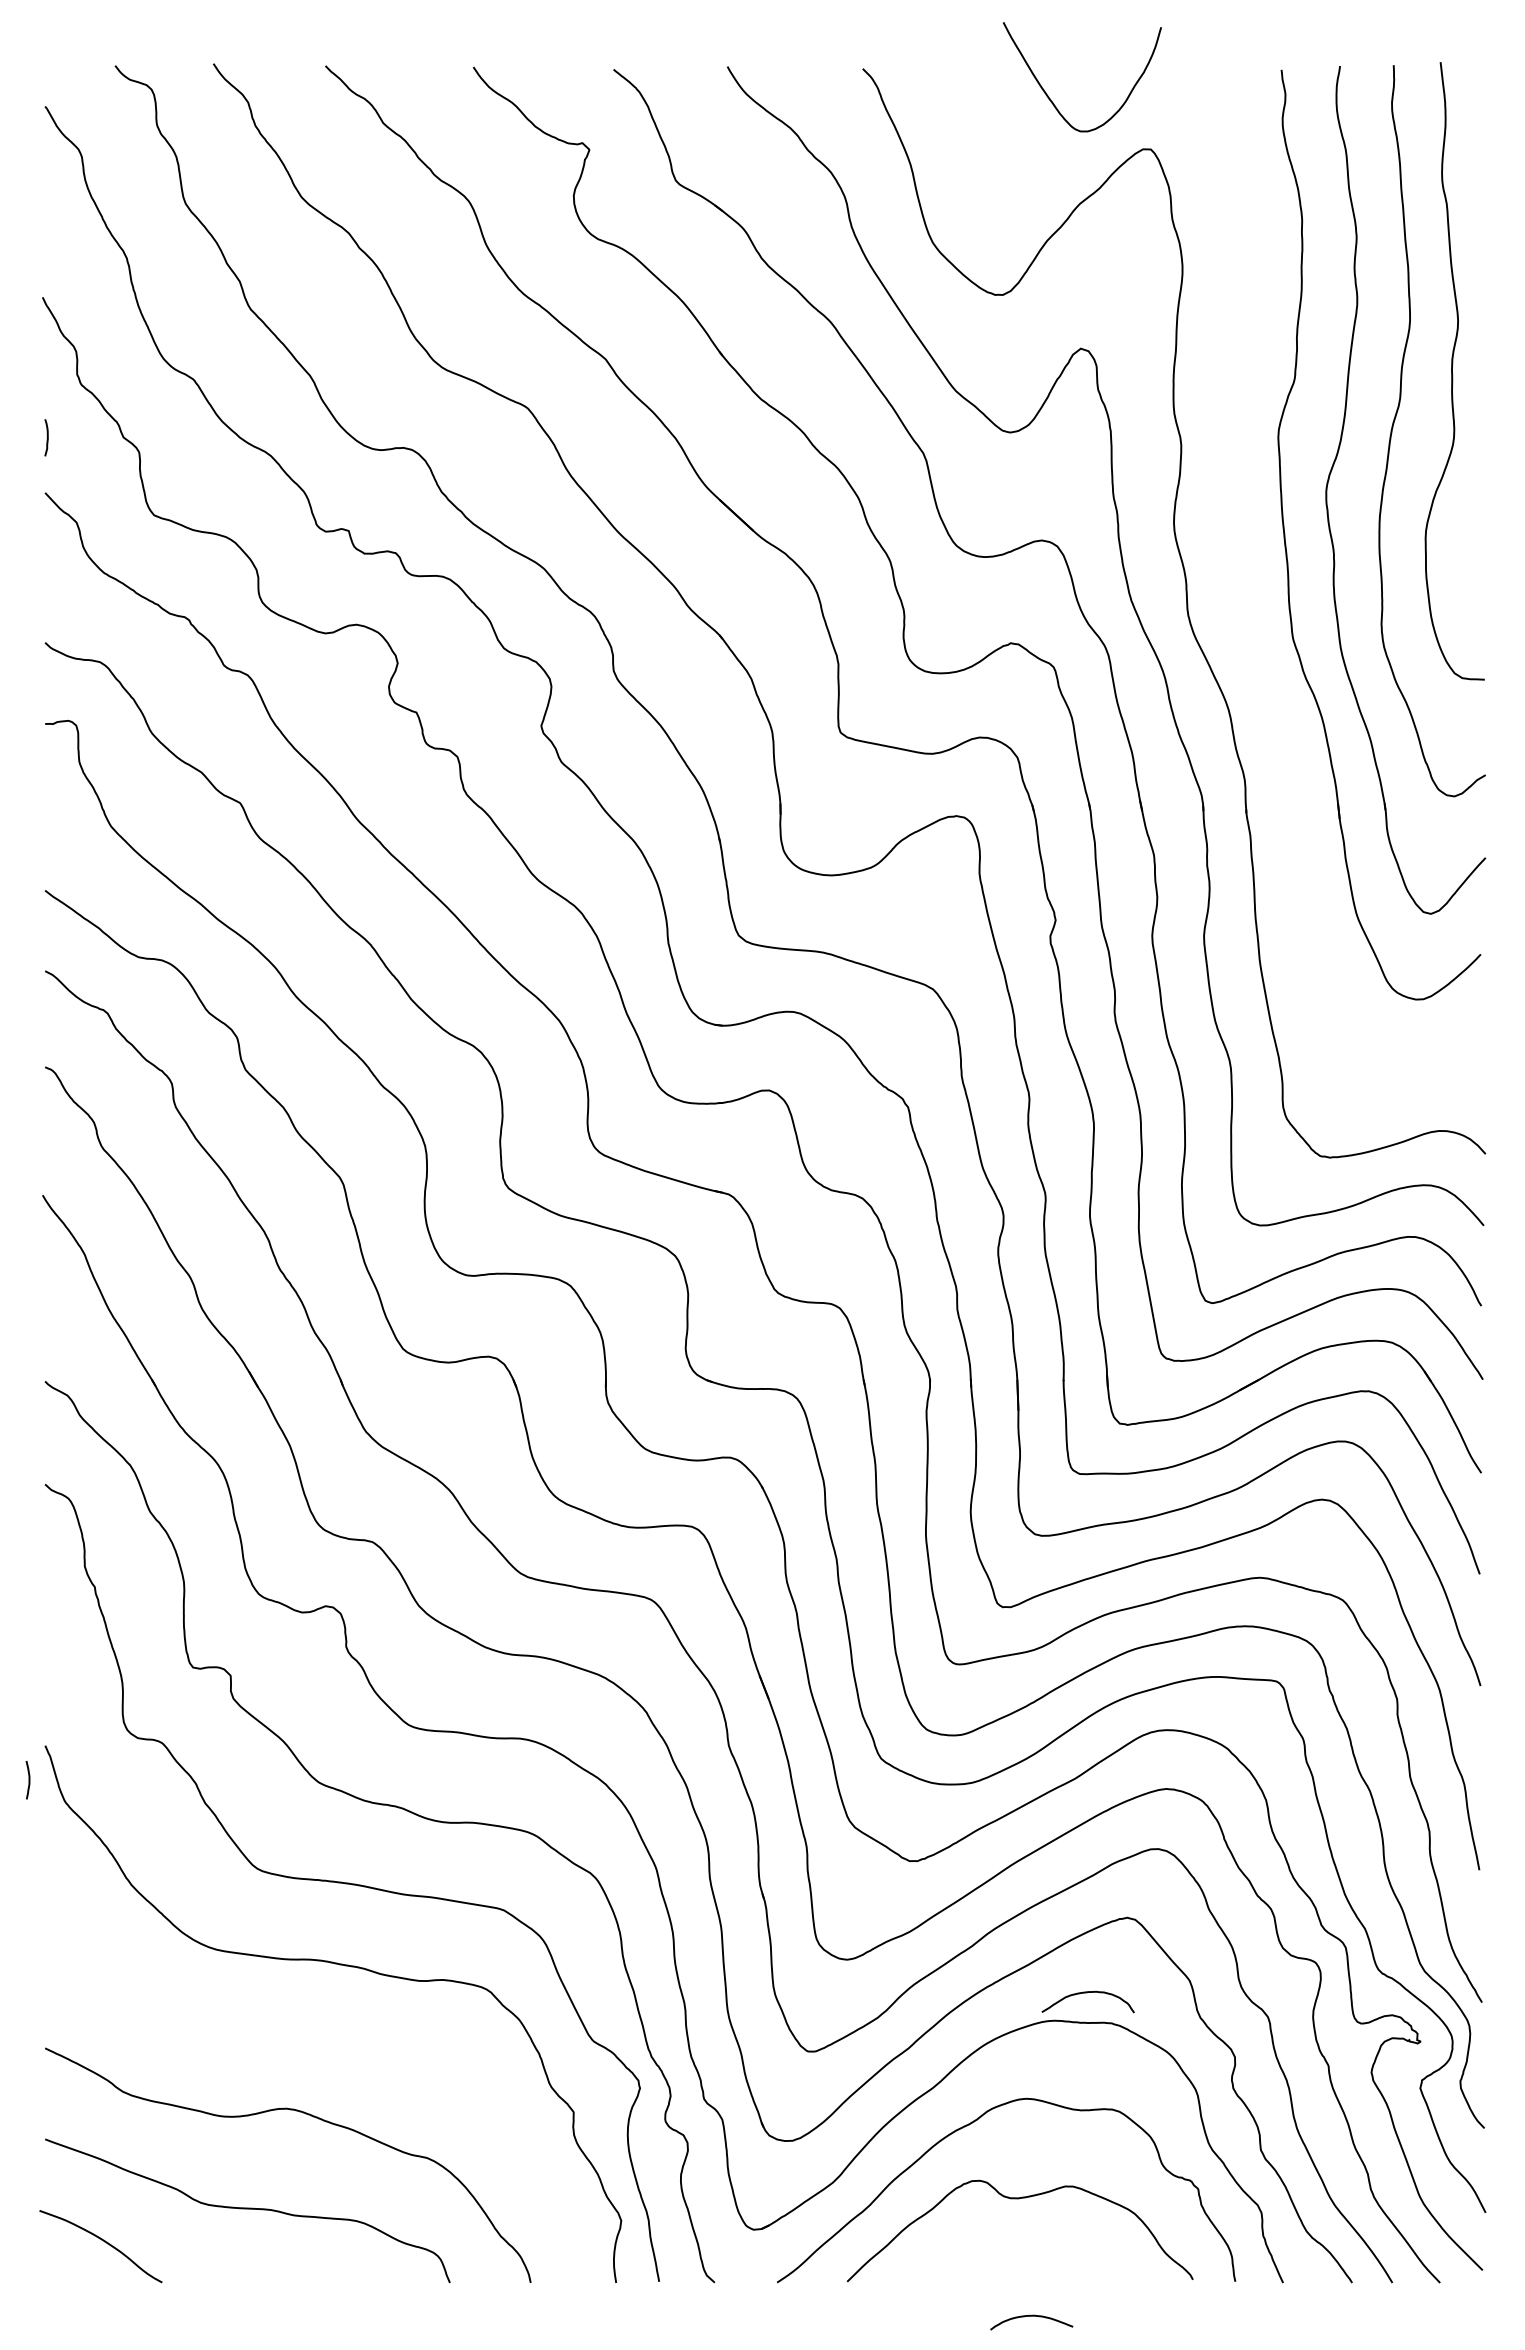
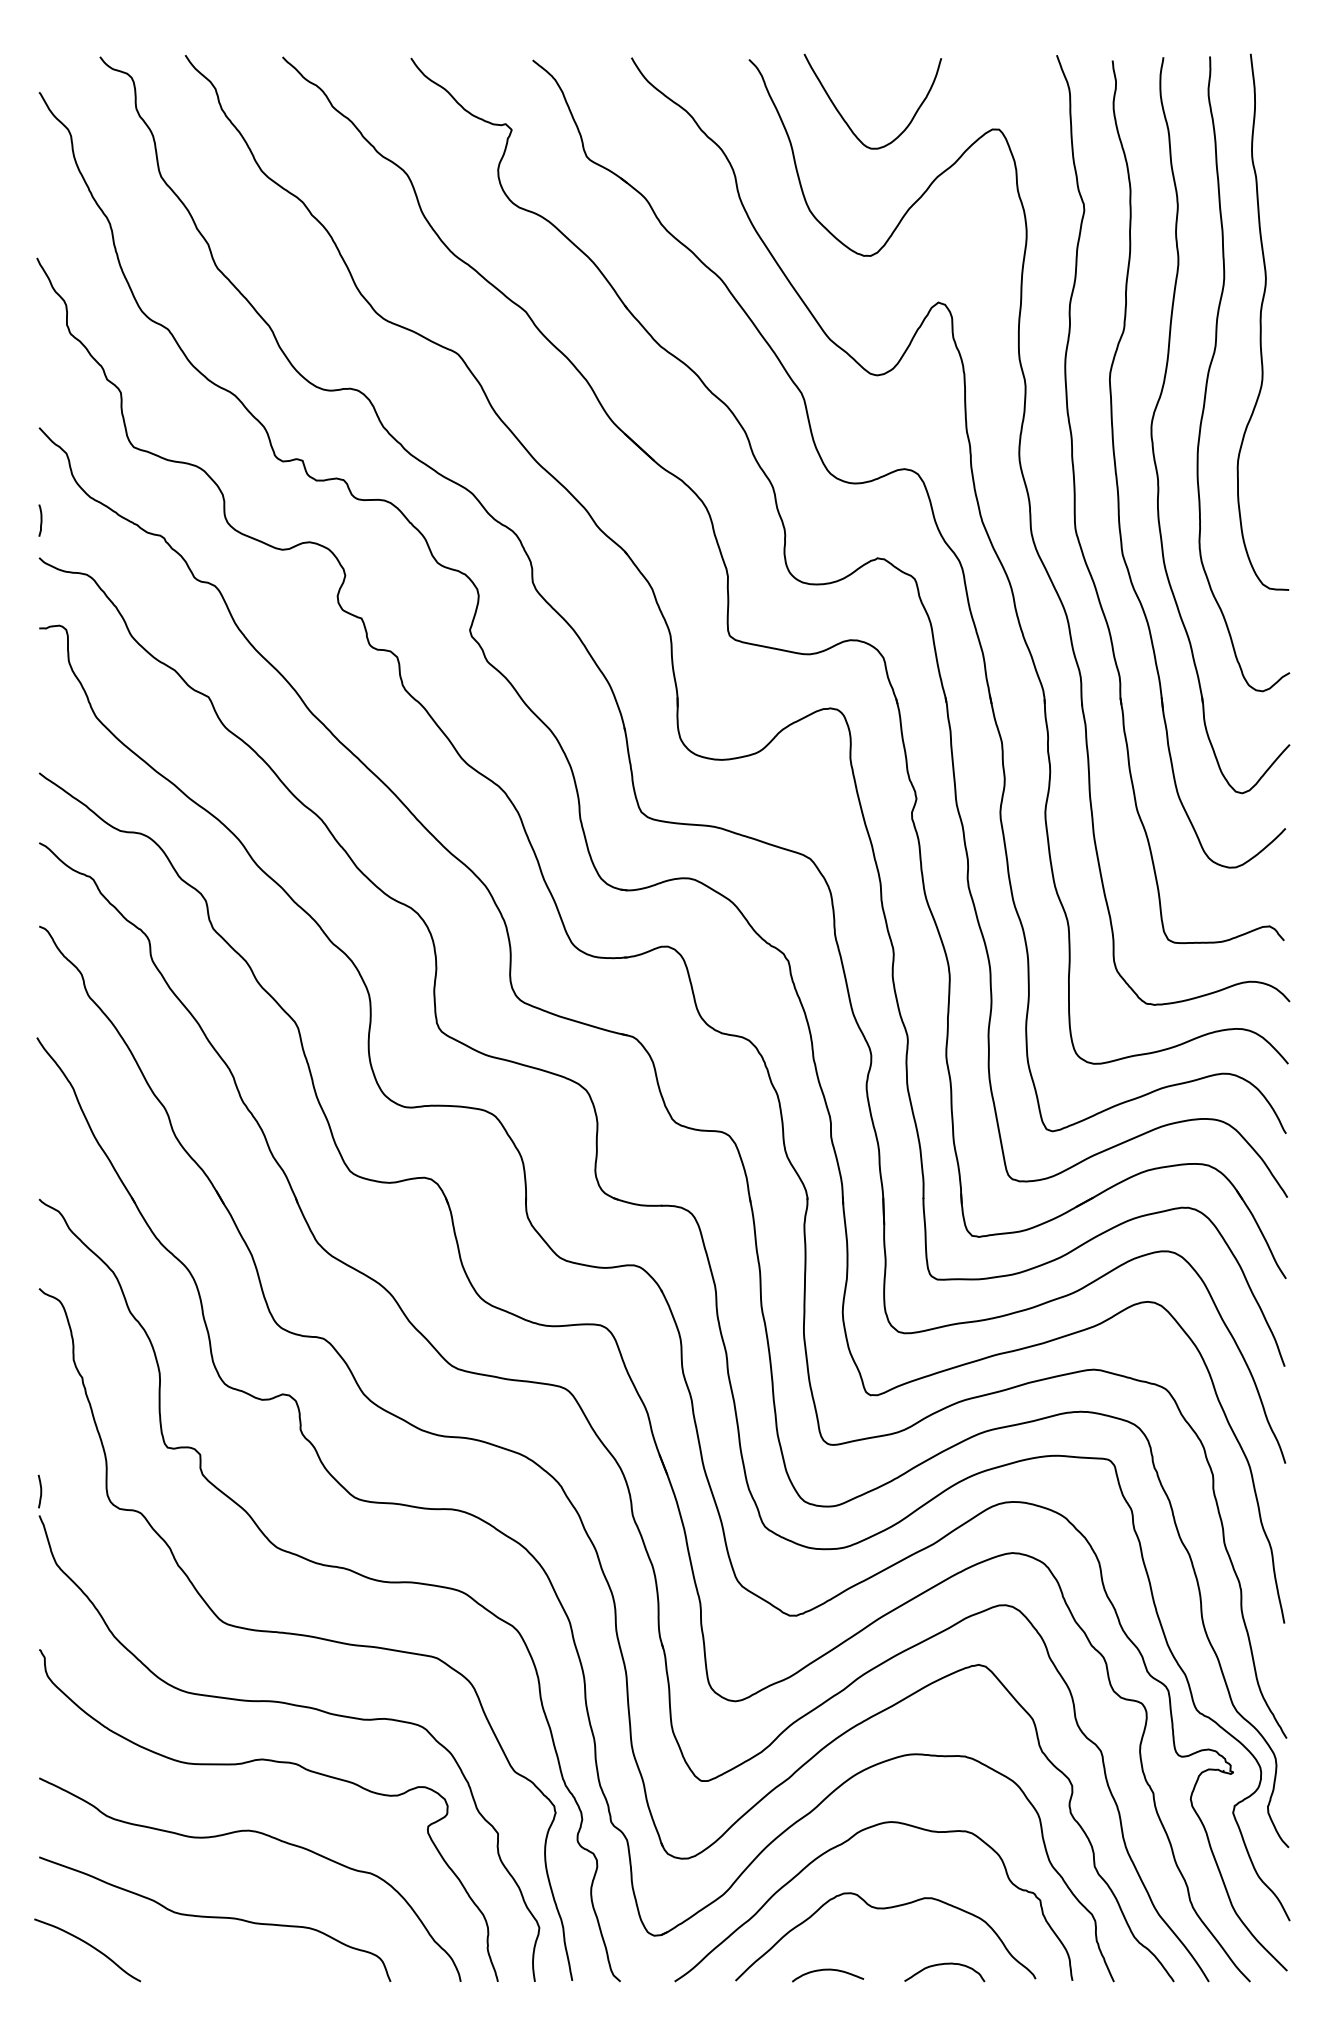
curve: (1051, 99) -> (846, 120), moved
curve: (46, 436) -> (40, 519), moved
part: (1238, 575) -> (1075, 499), added
curve: (28, 1780) -> (40, 1491), moved
curve: (1087, 1993) -> (944, 1965), moved
curve: (318, 2030) -> (276, 1762), added
curve: (1031, 2316) -> (827, 1970), moved

